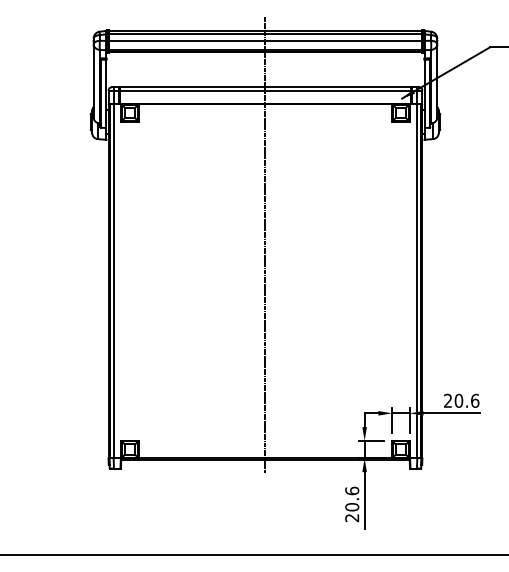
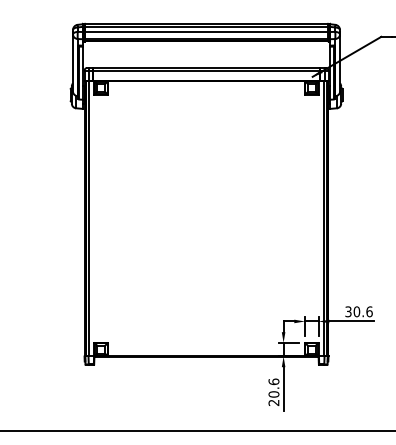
line: (265, 245) -> (206, 191), removed
text: (448, 400) -> (348, 311), 20.6 -> 30.6

